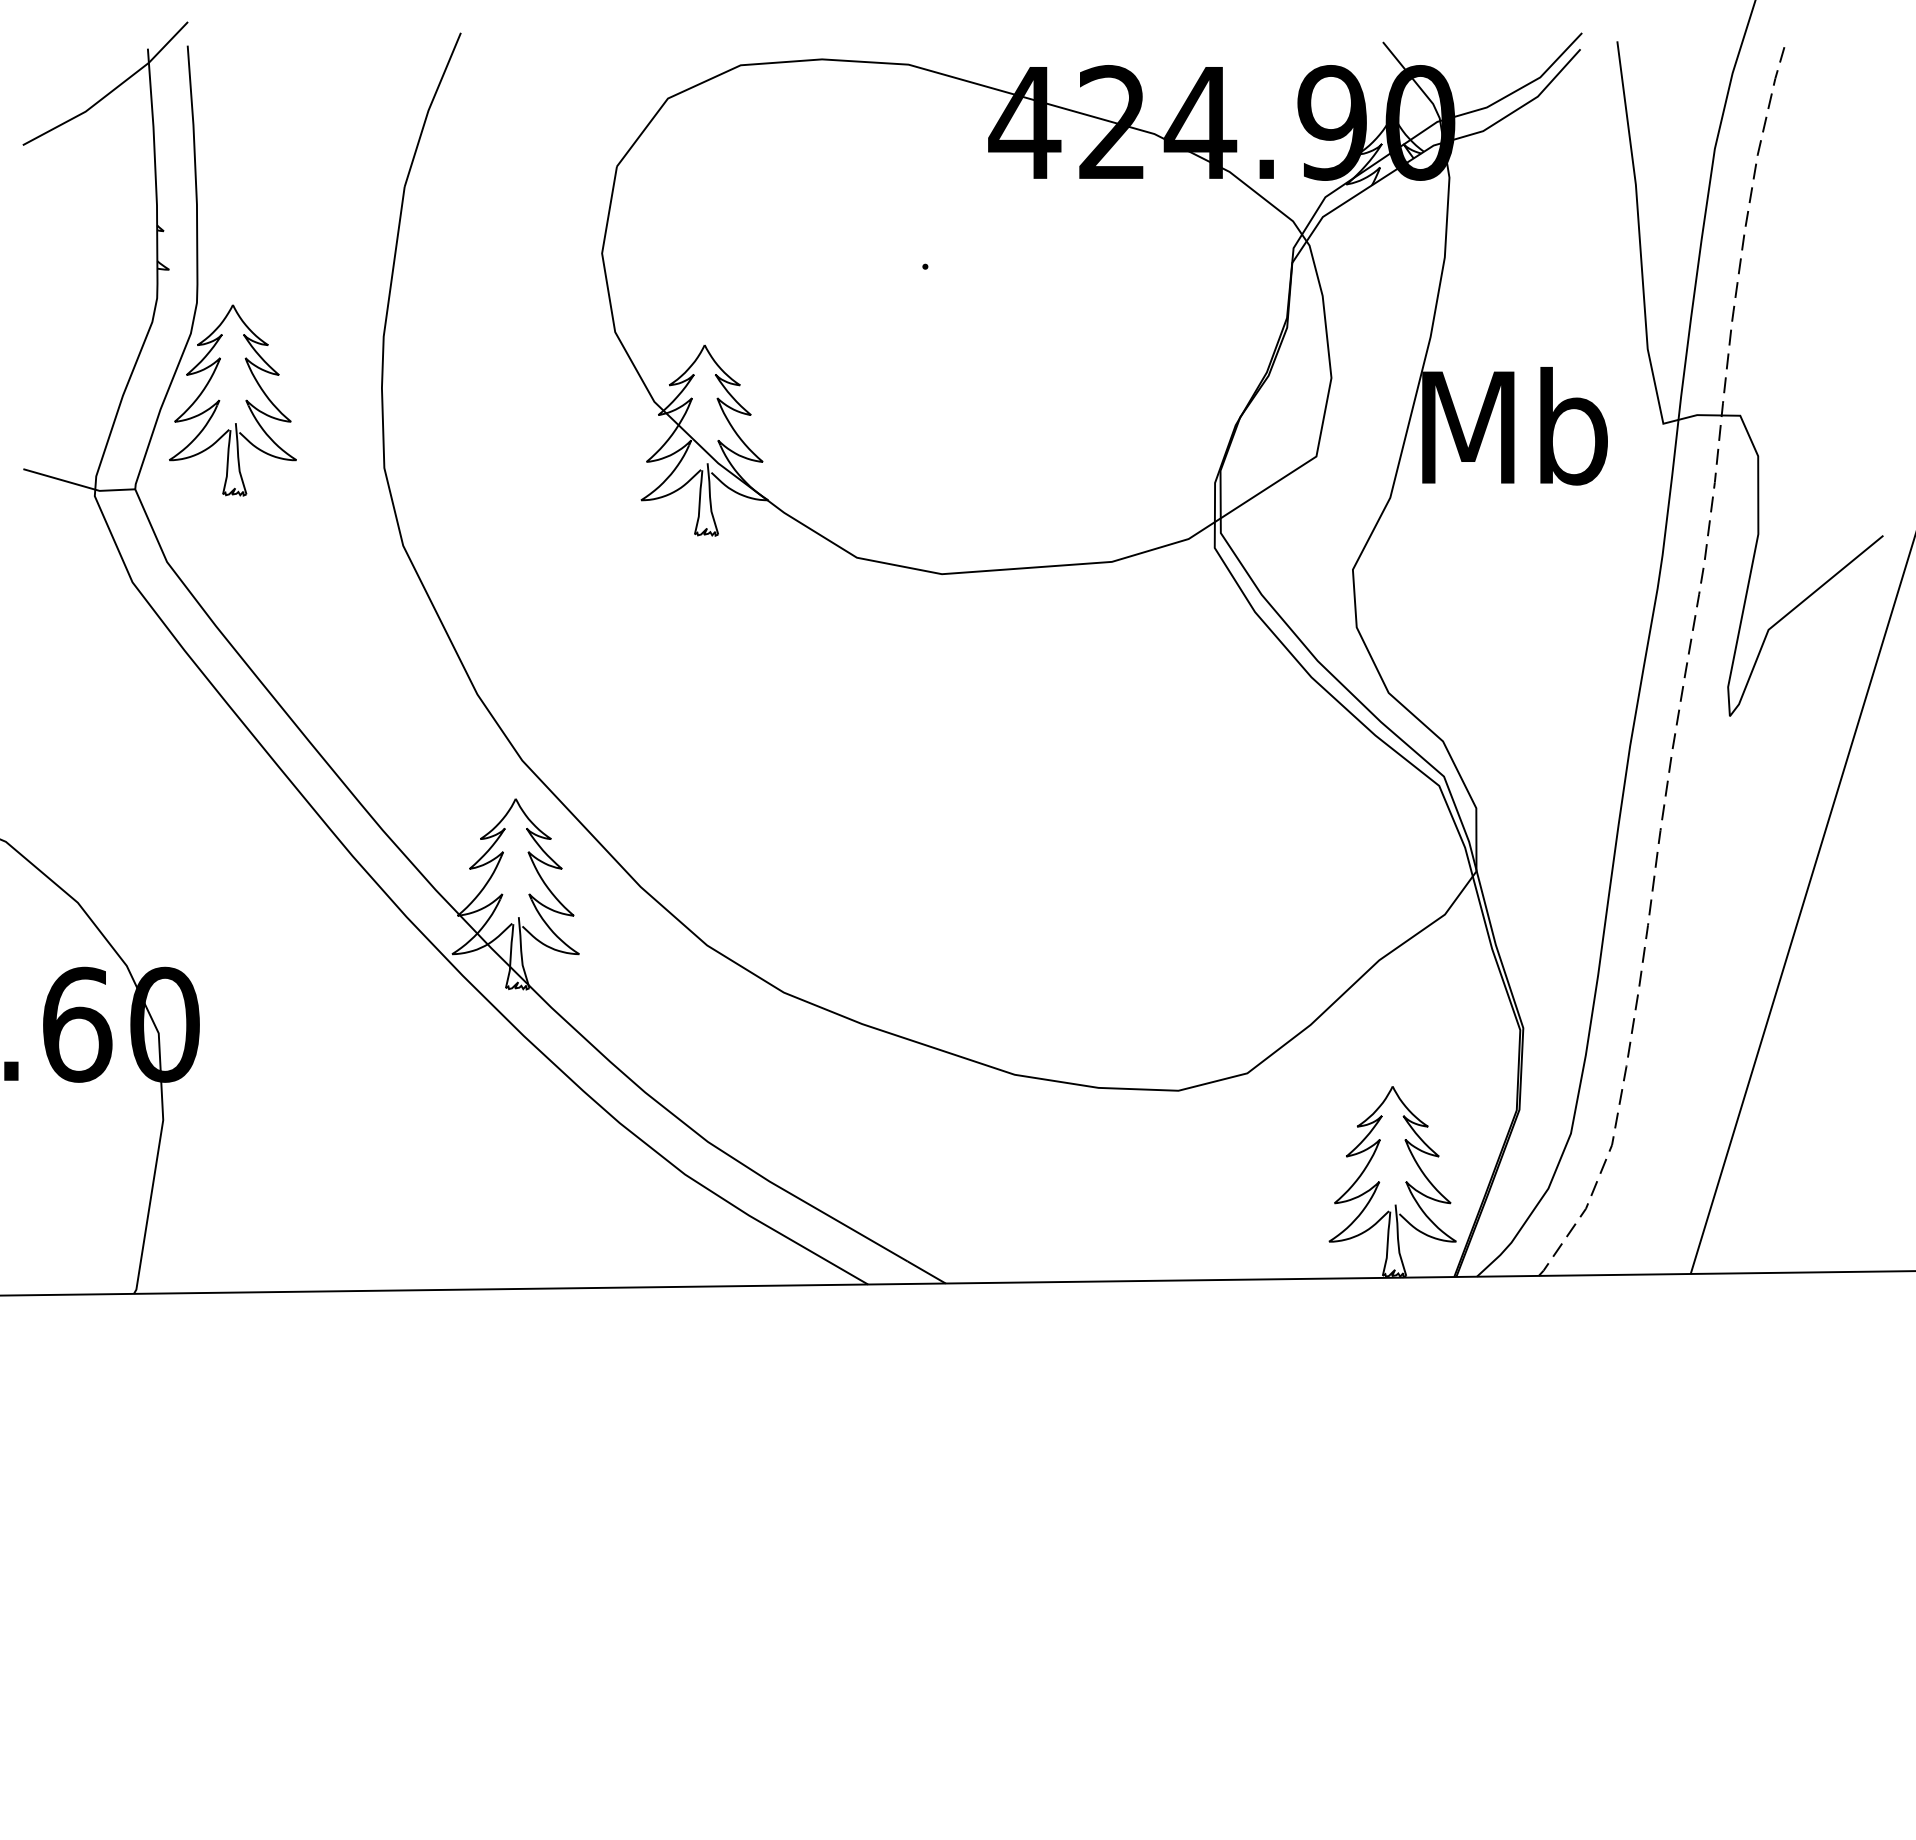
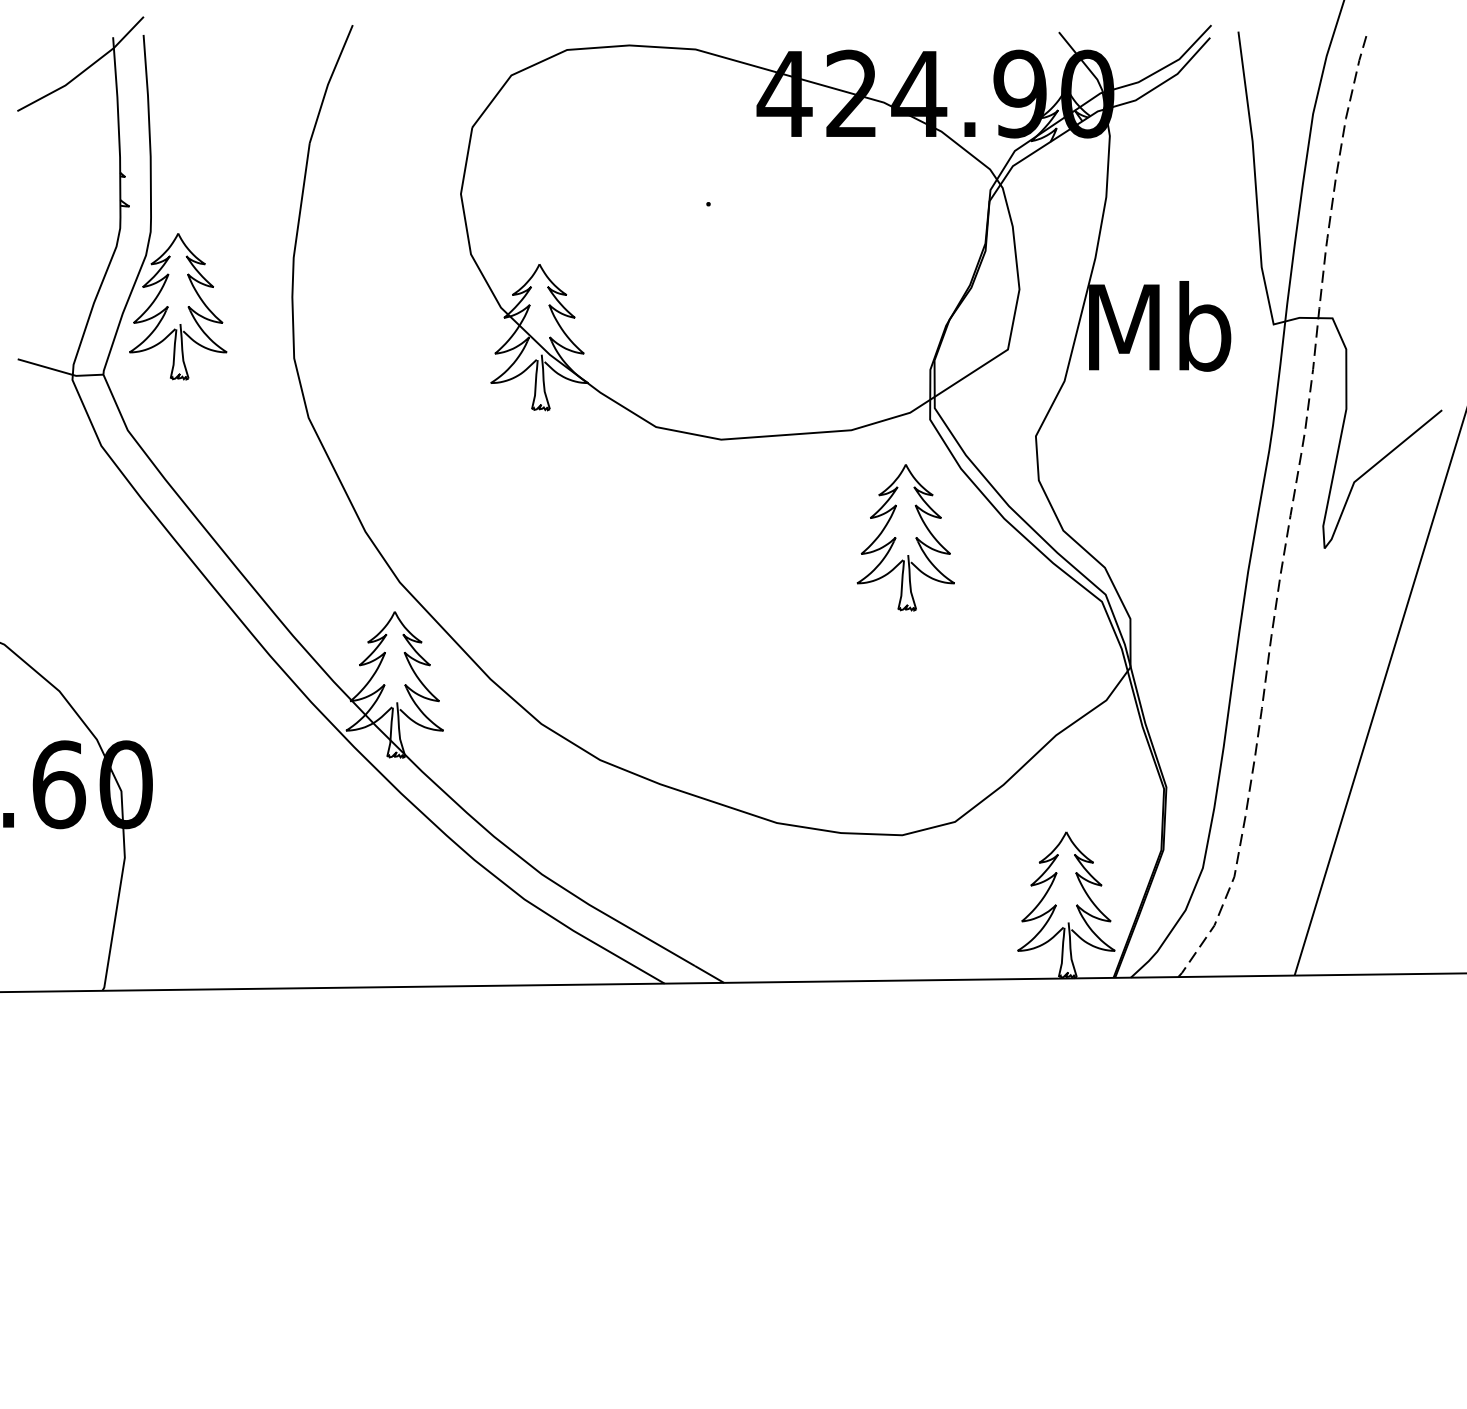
part: (1195, 702) -> (915, 537), added

